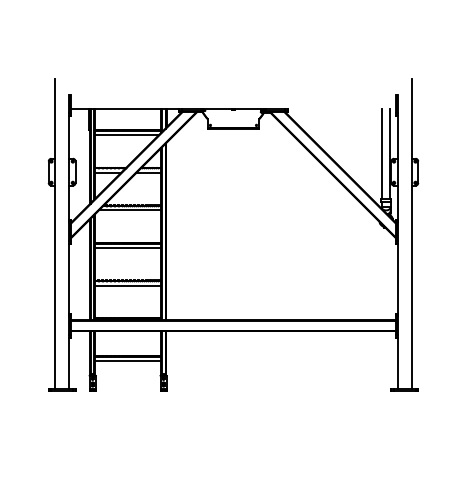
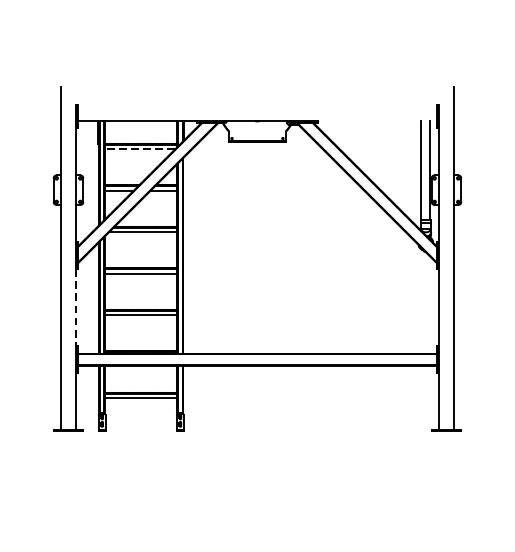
line: (126, 135) -> (139, 149), solid -> dashed
line: (68, 278) -> (75, 307), solid -> dashed

